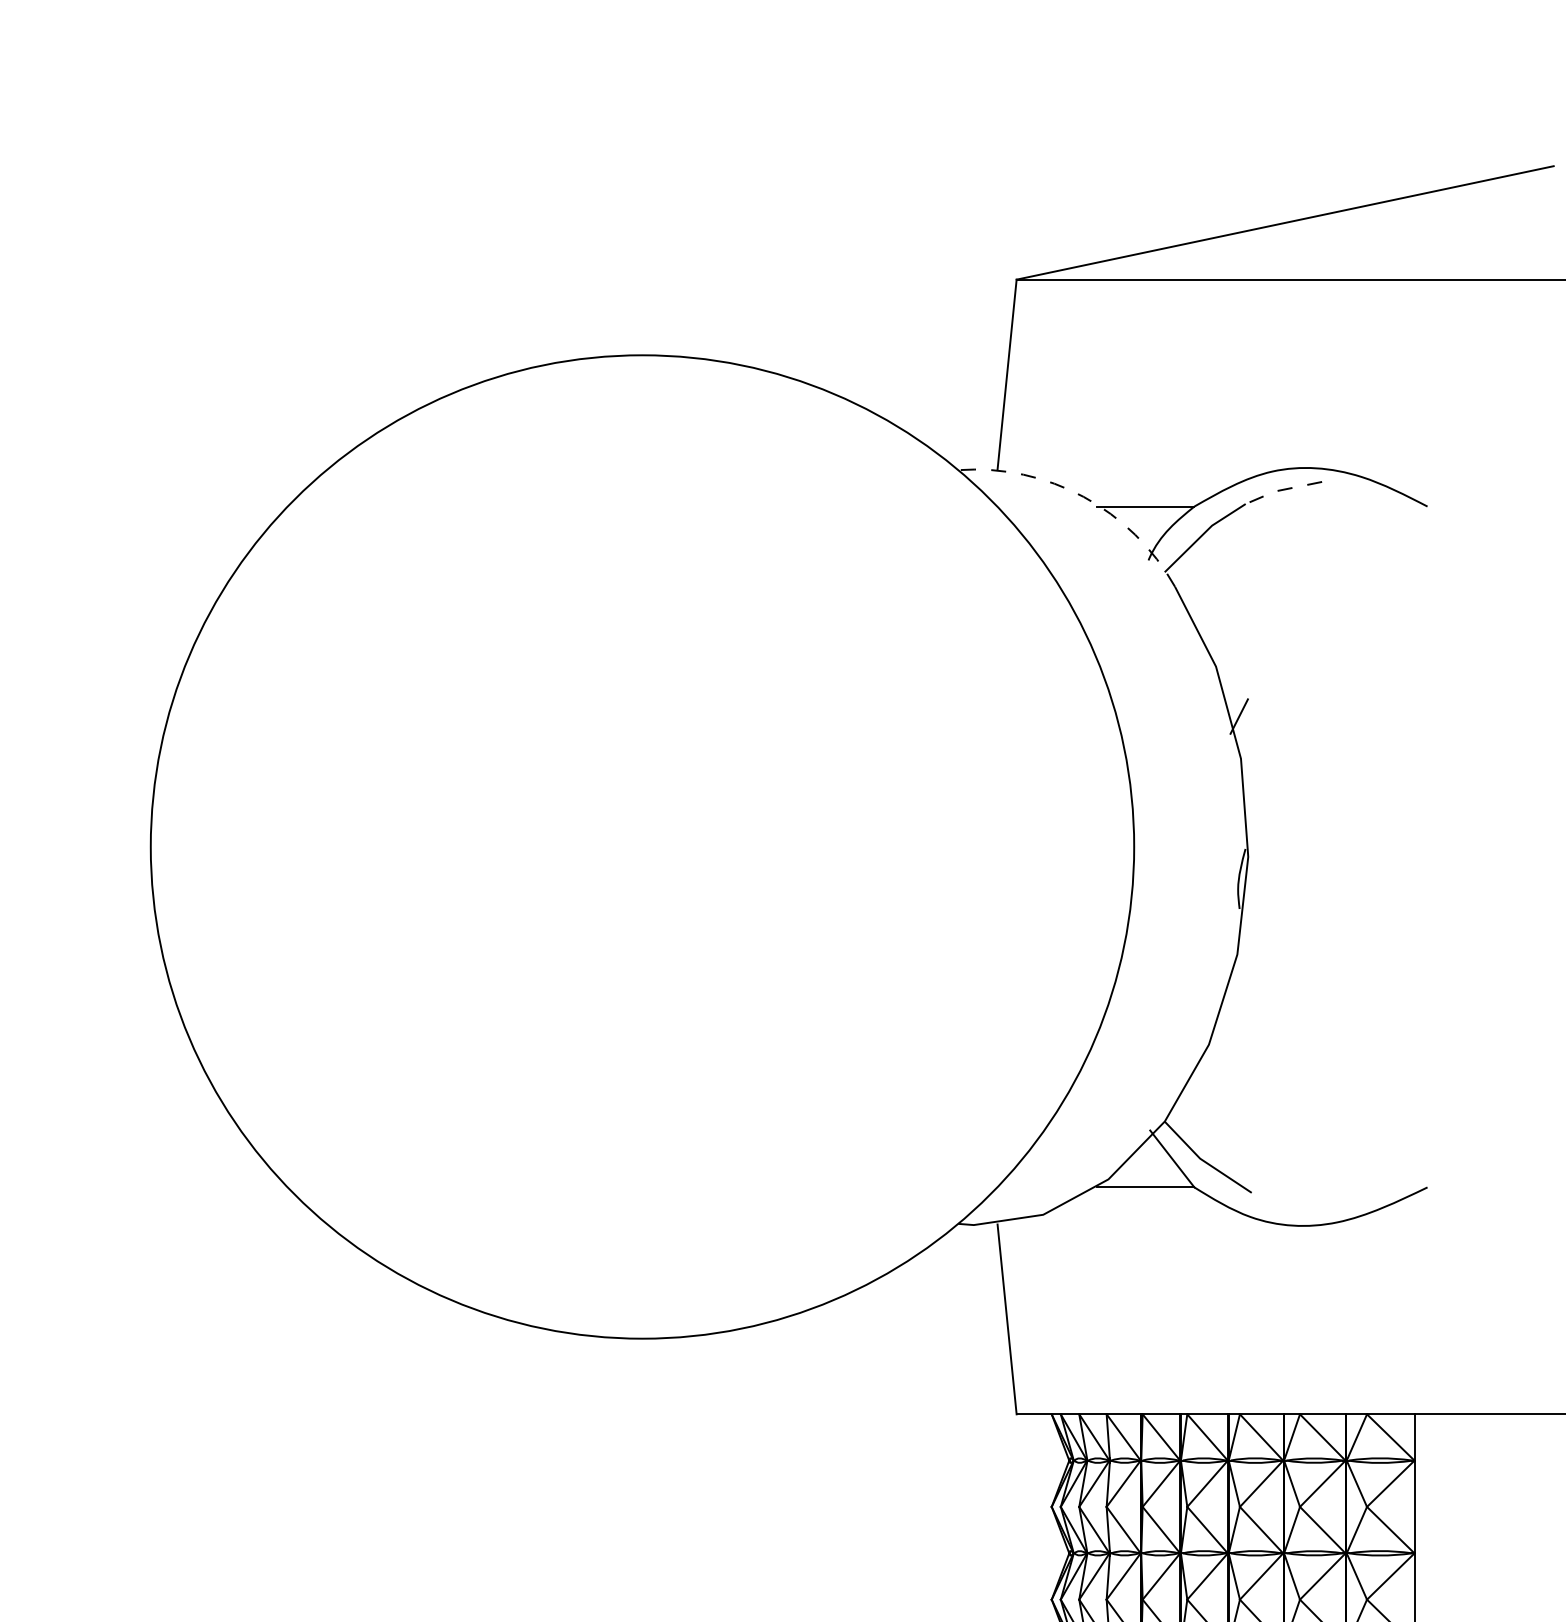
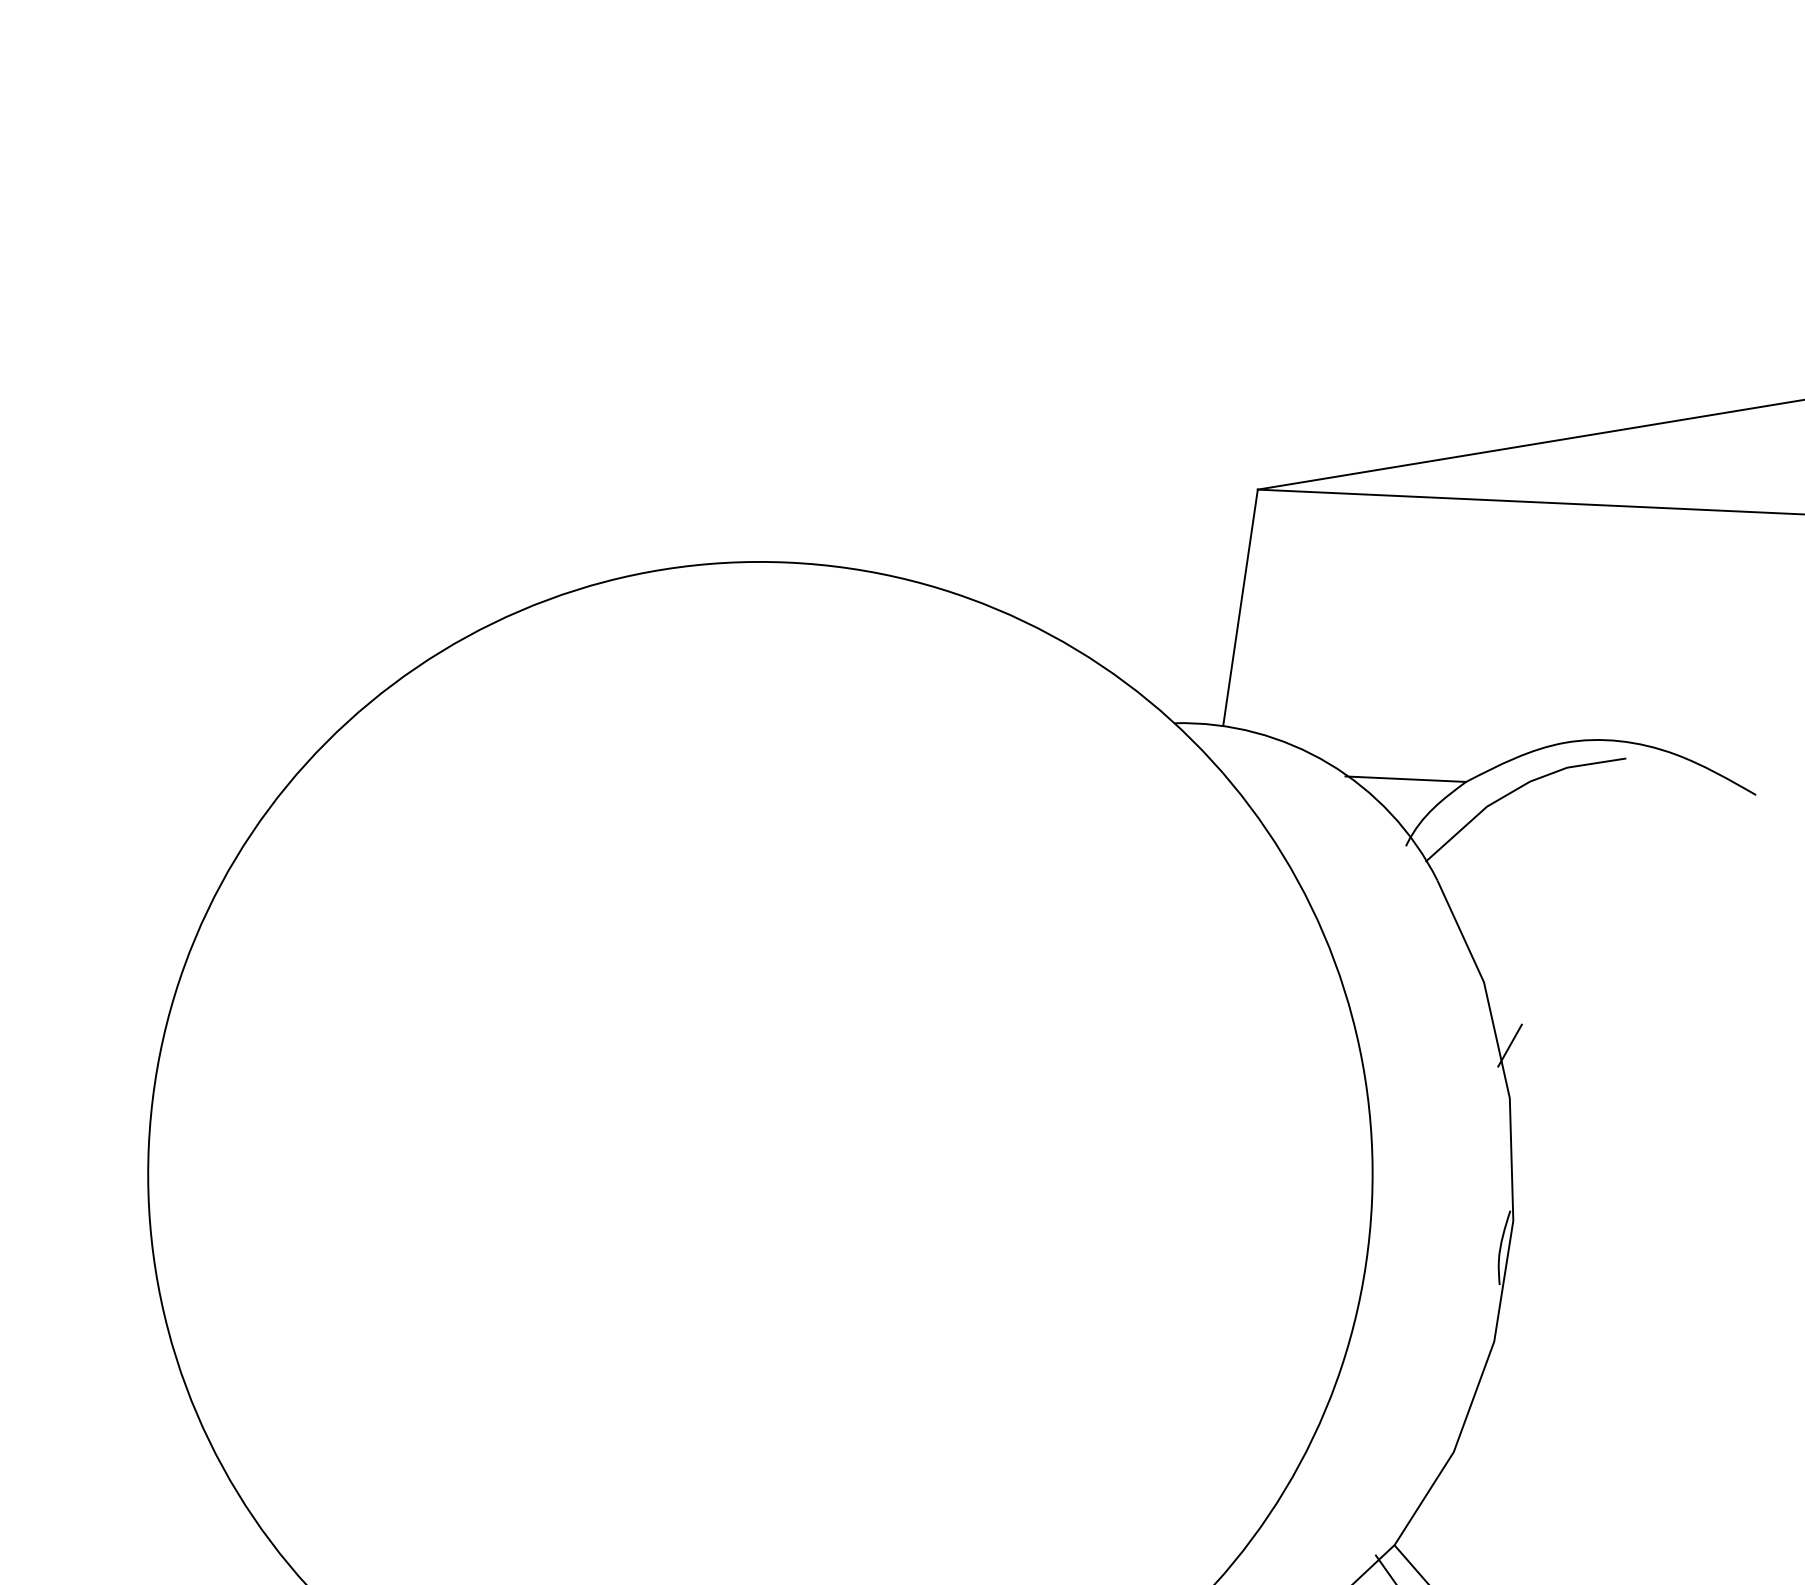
line: (1282, 489) -> (1576, 765), dashed -> solid
arc: (1083, 496) -> (1328, 763), dashed -> solid

